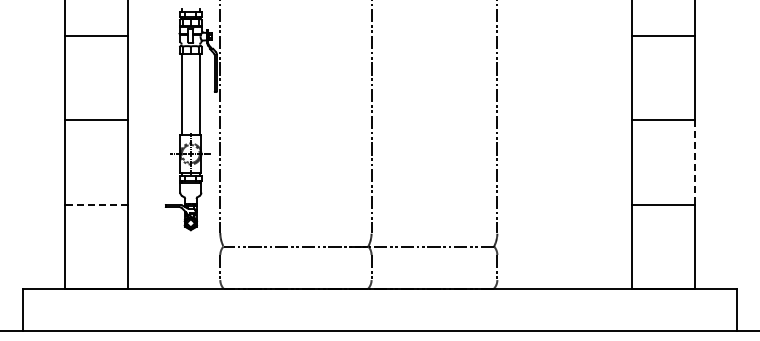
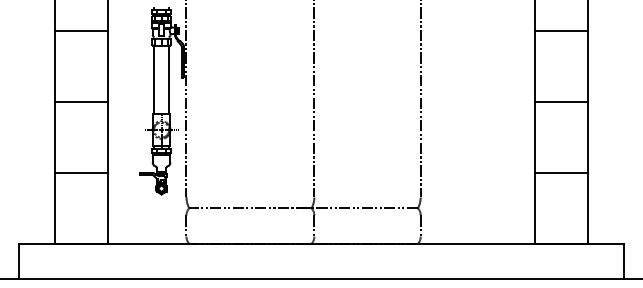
line: (695, 163) -> (588, 138), dashed -> solid
line: (96, 204) -> (81, 172), dashed -> solid

